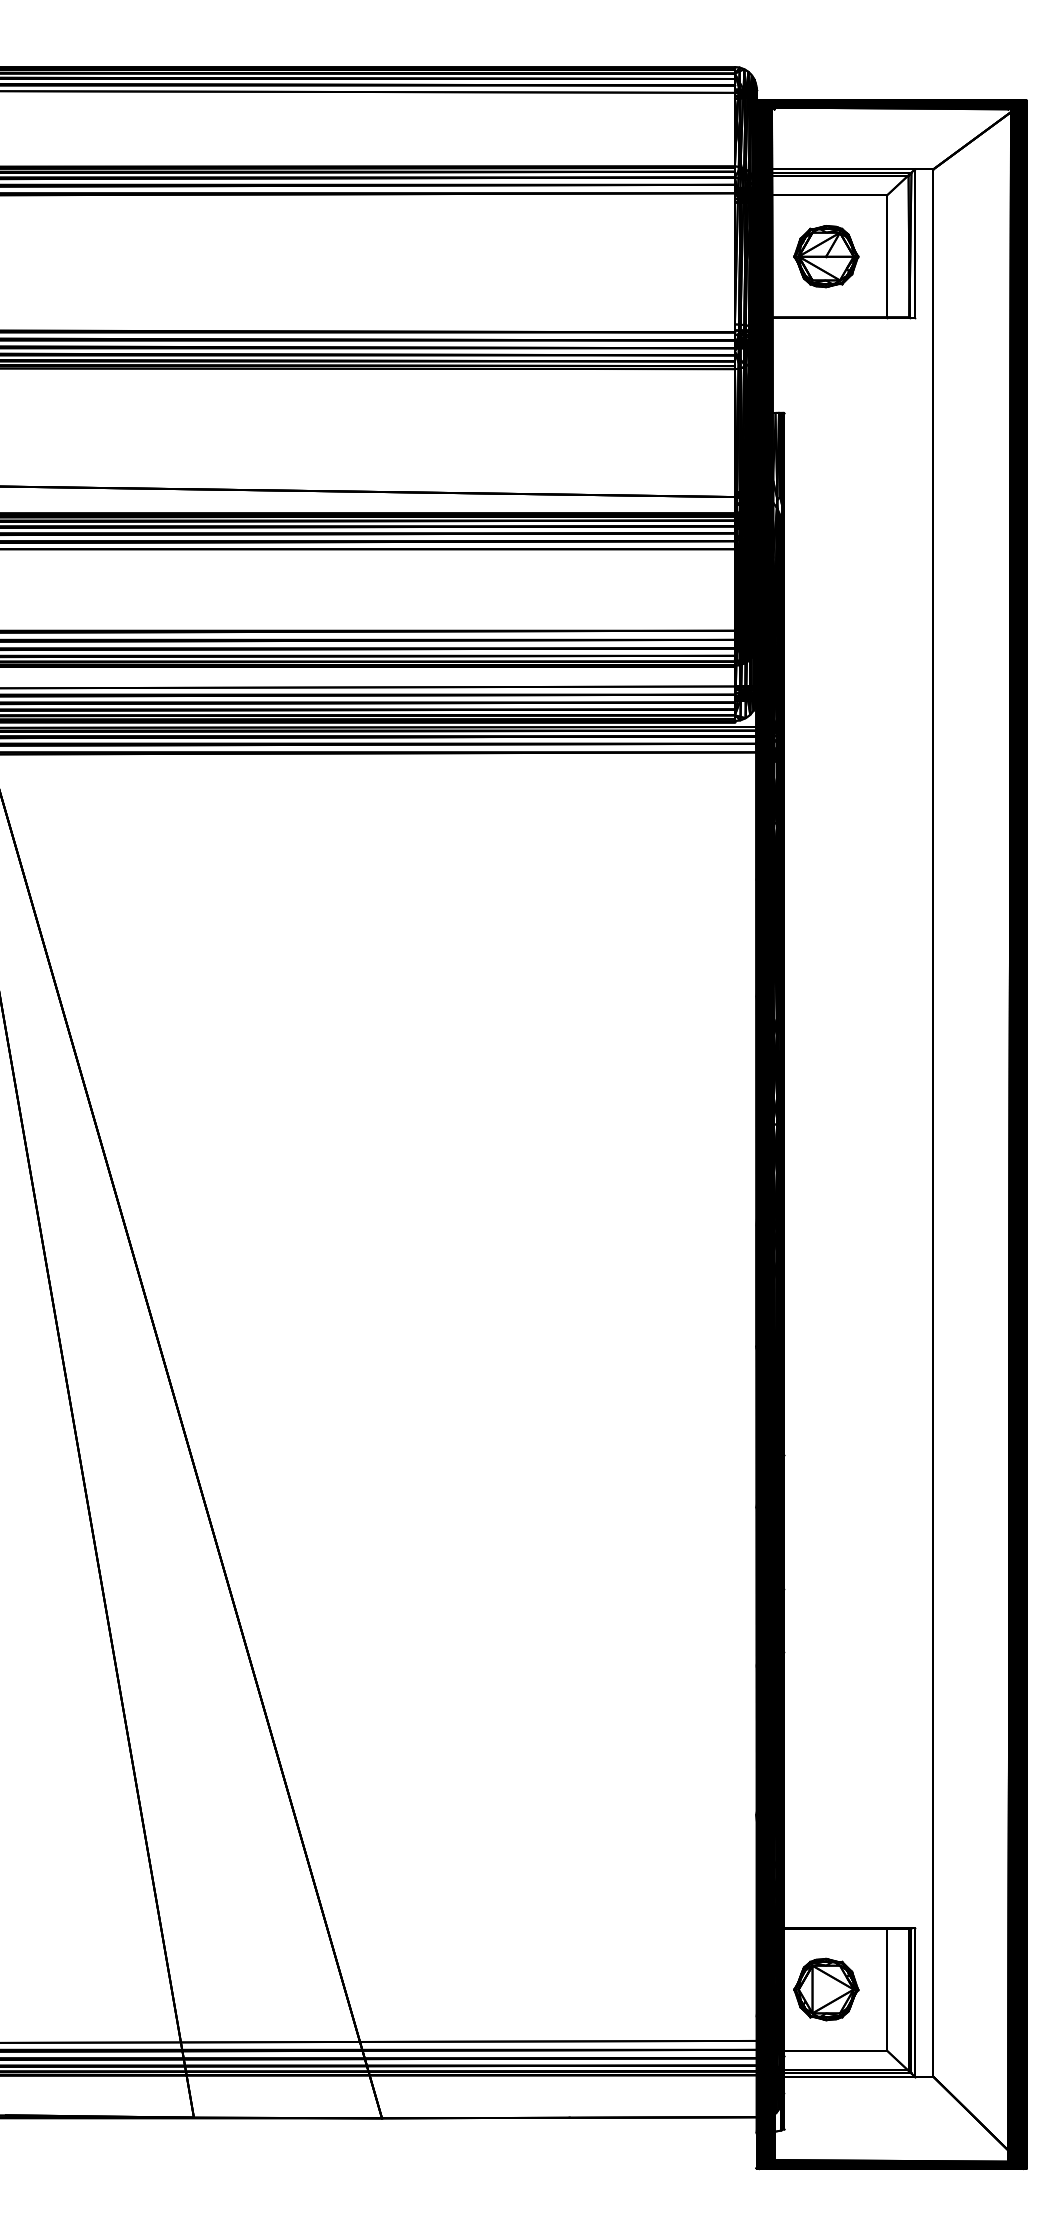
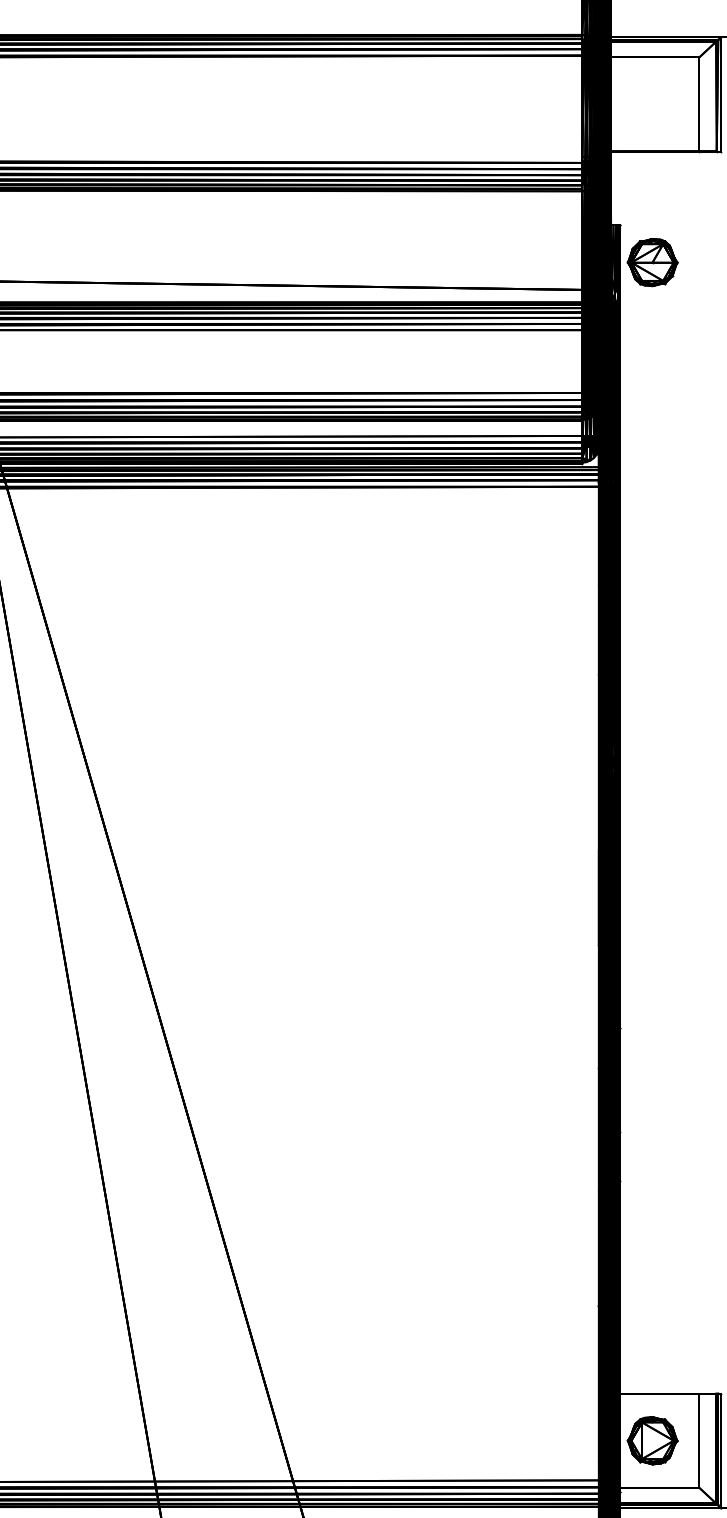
part: (826, 256) -> (652, 262), moved

